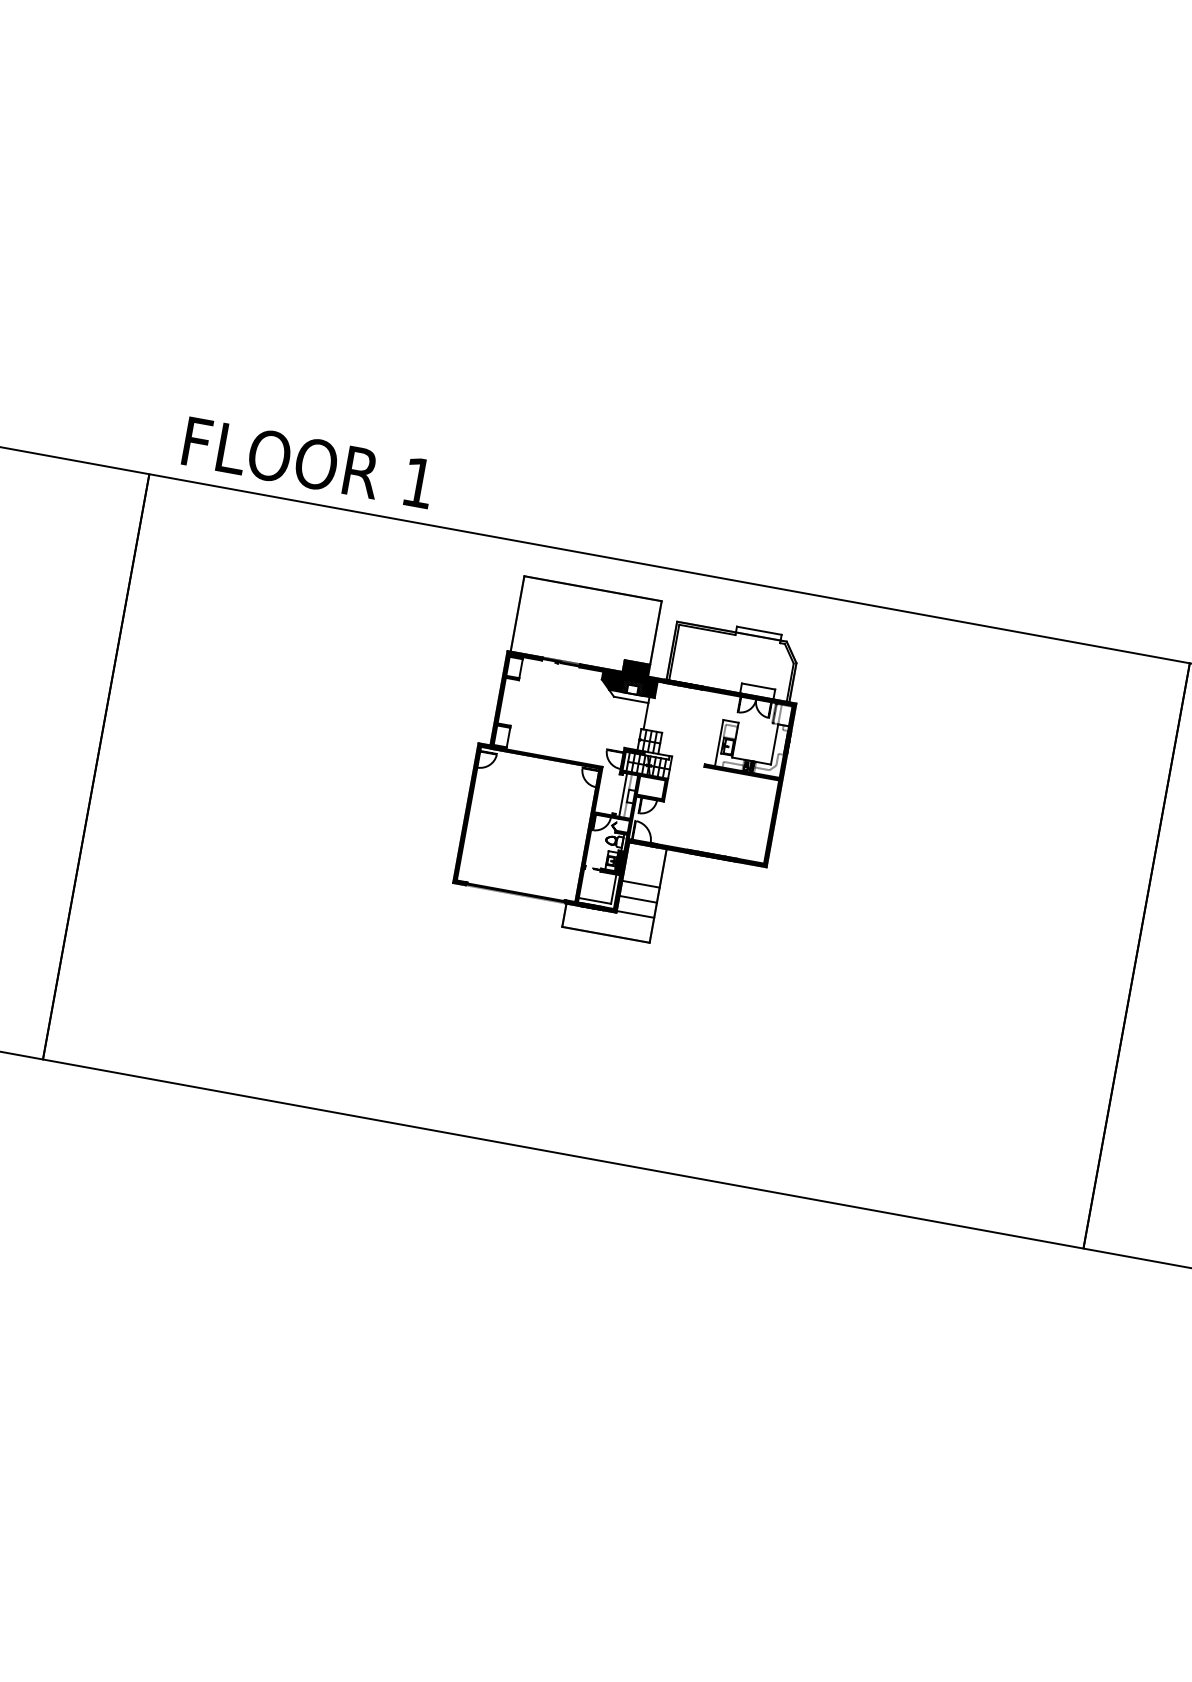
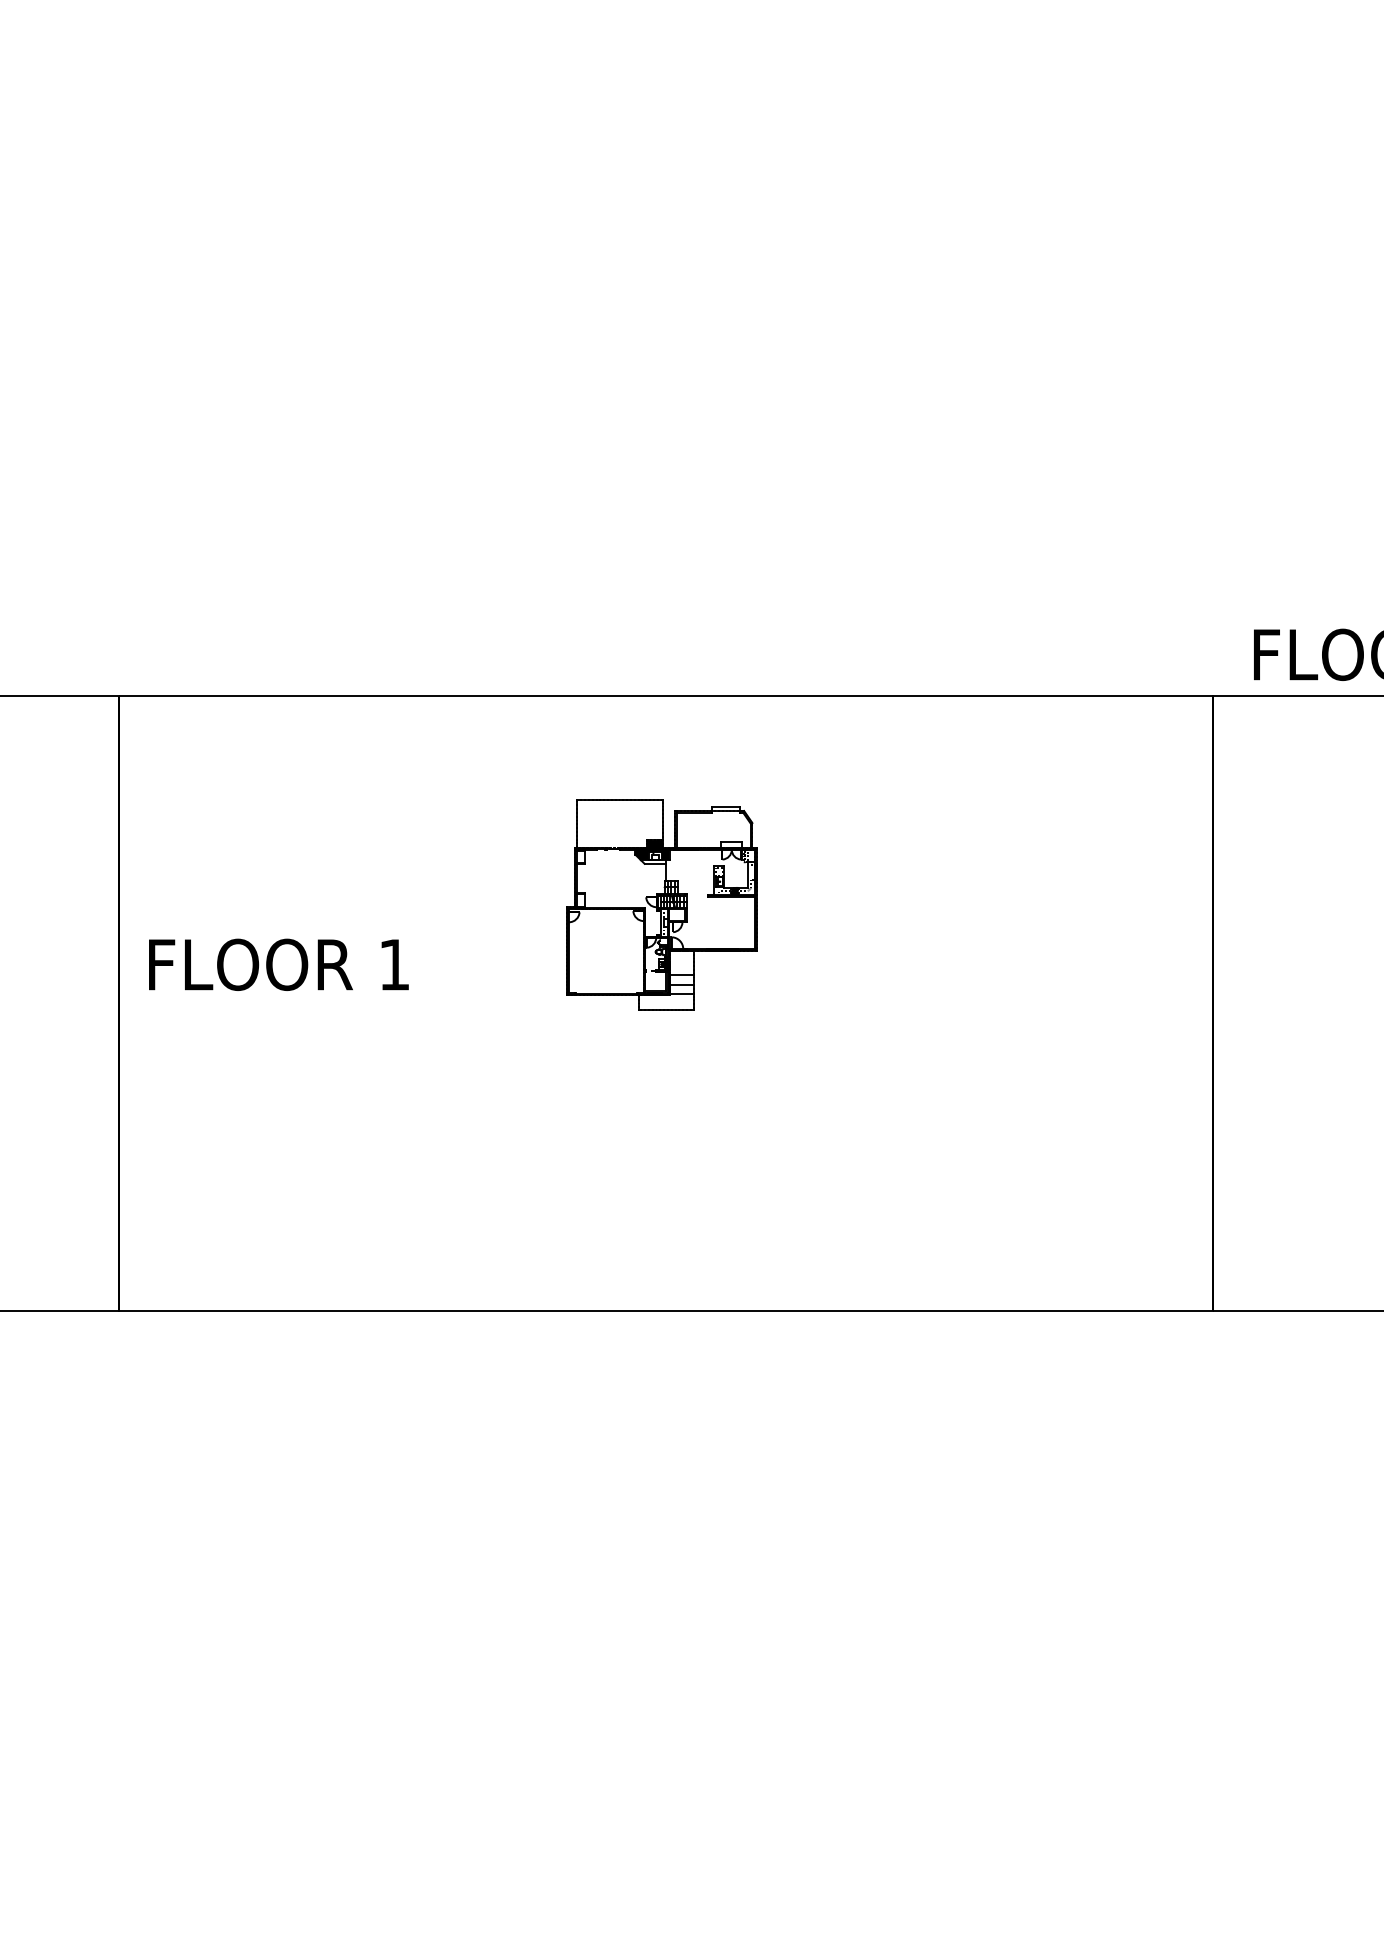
text: (308, 462) -> (278, 964), moved
part: (629, 766) -> (661, 904), size x0.6

